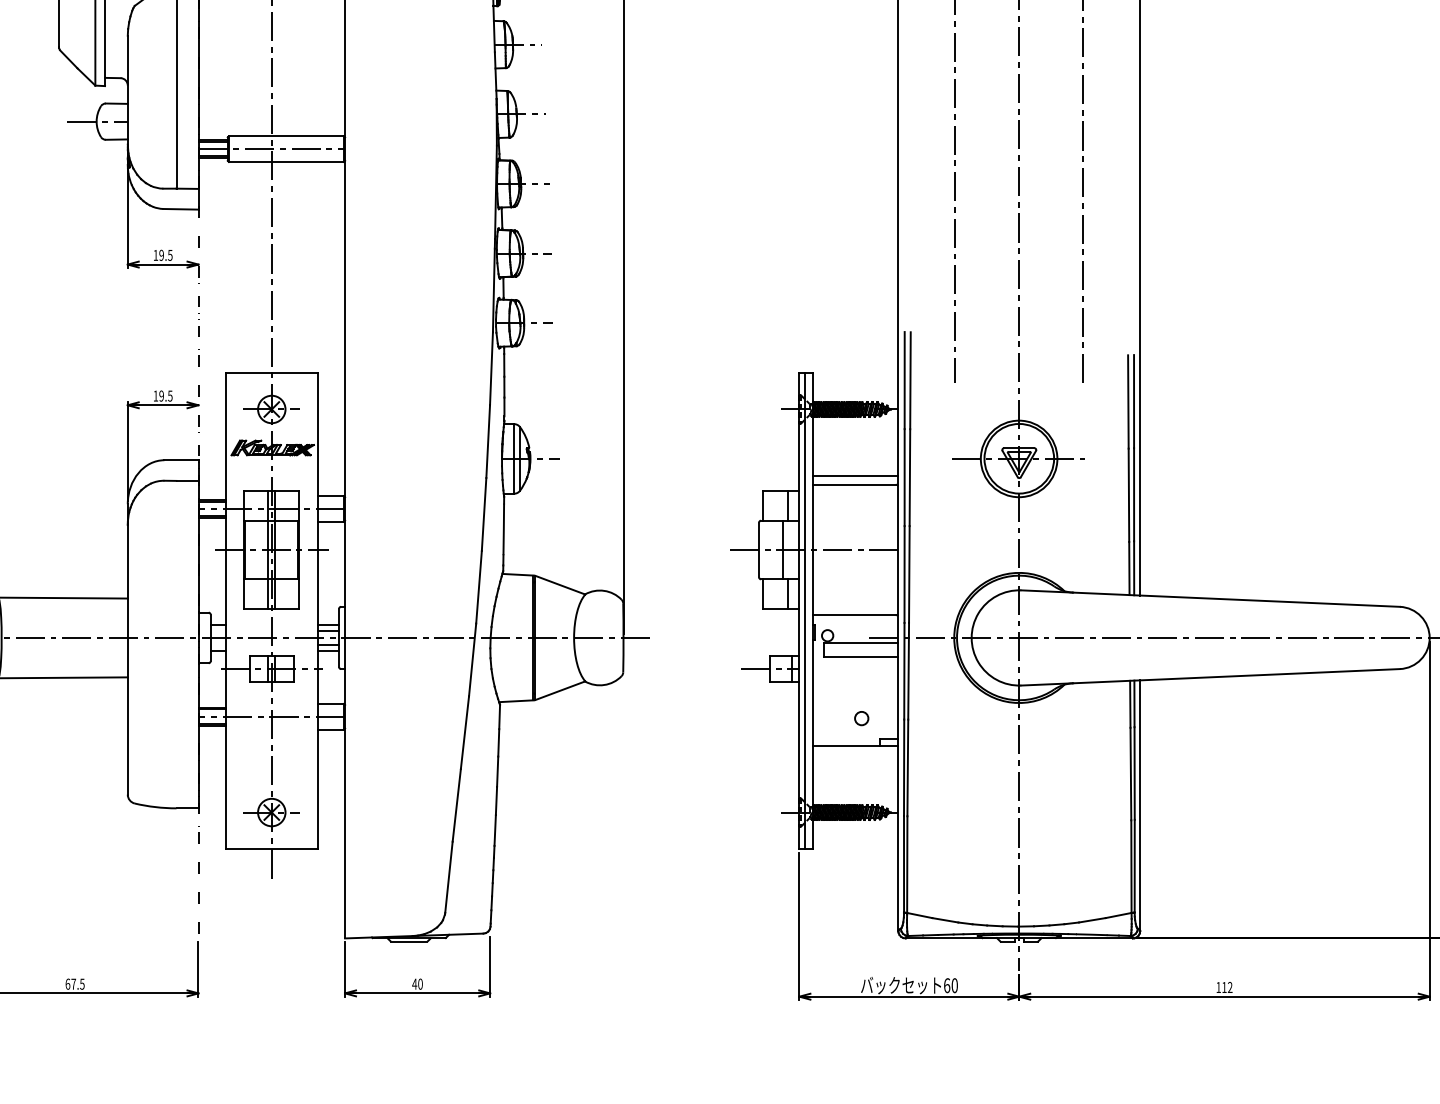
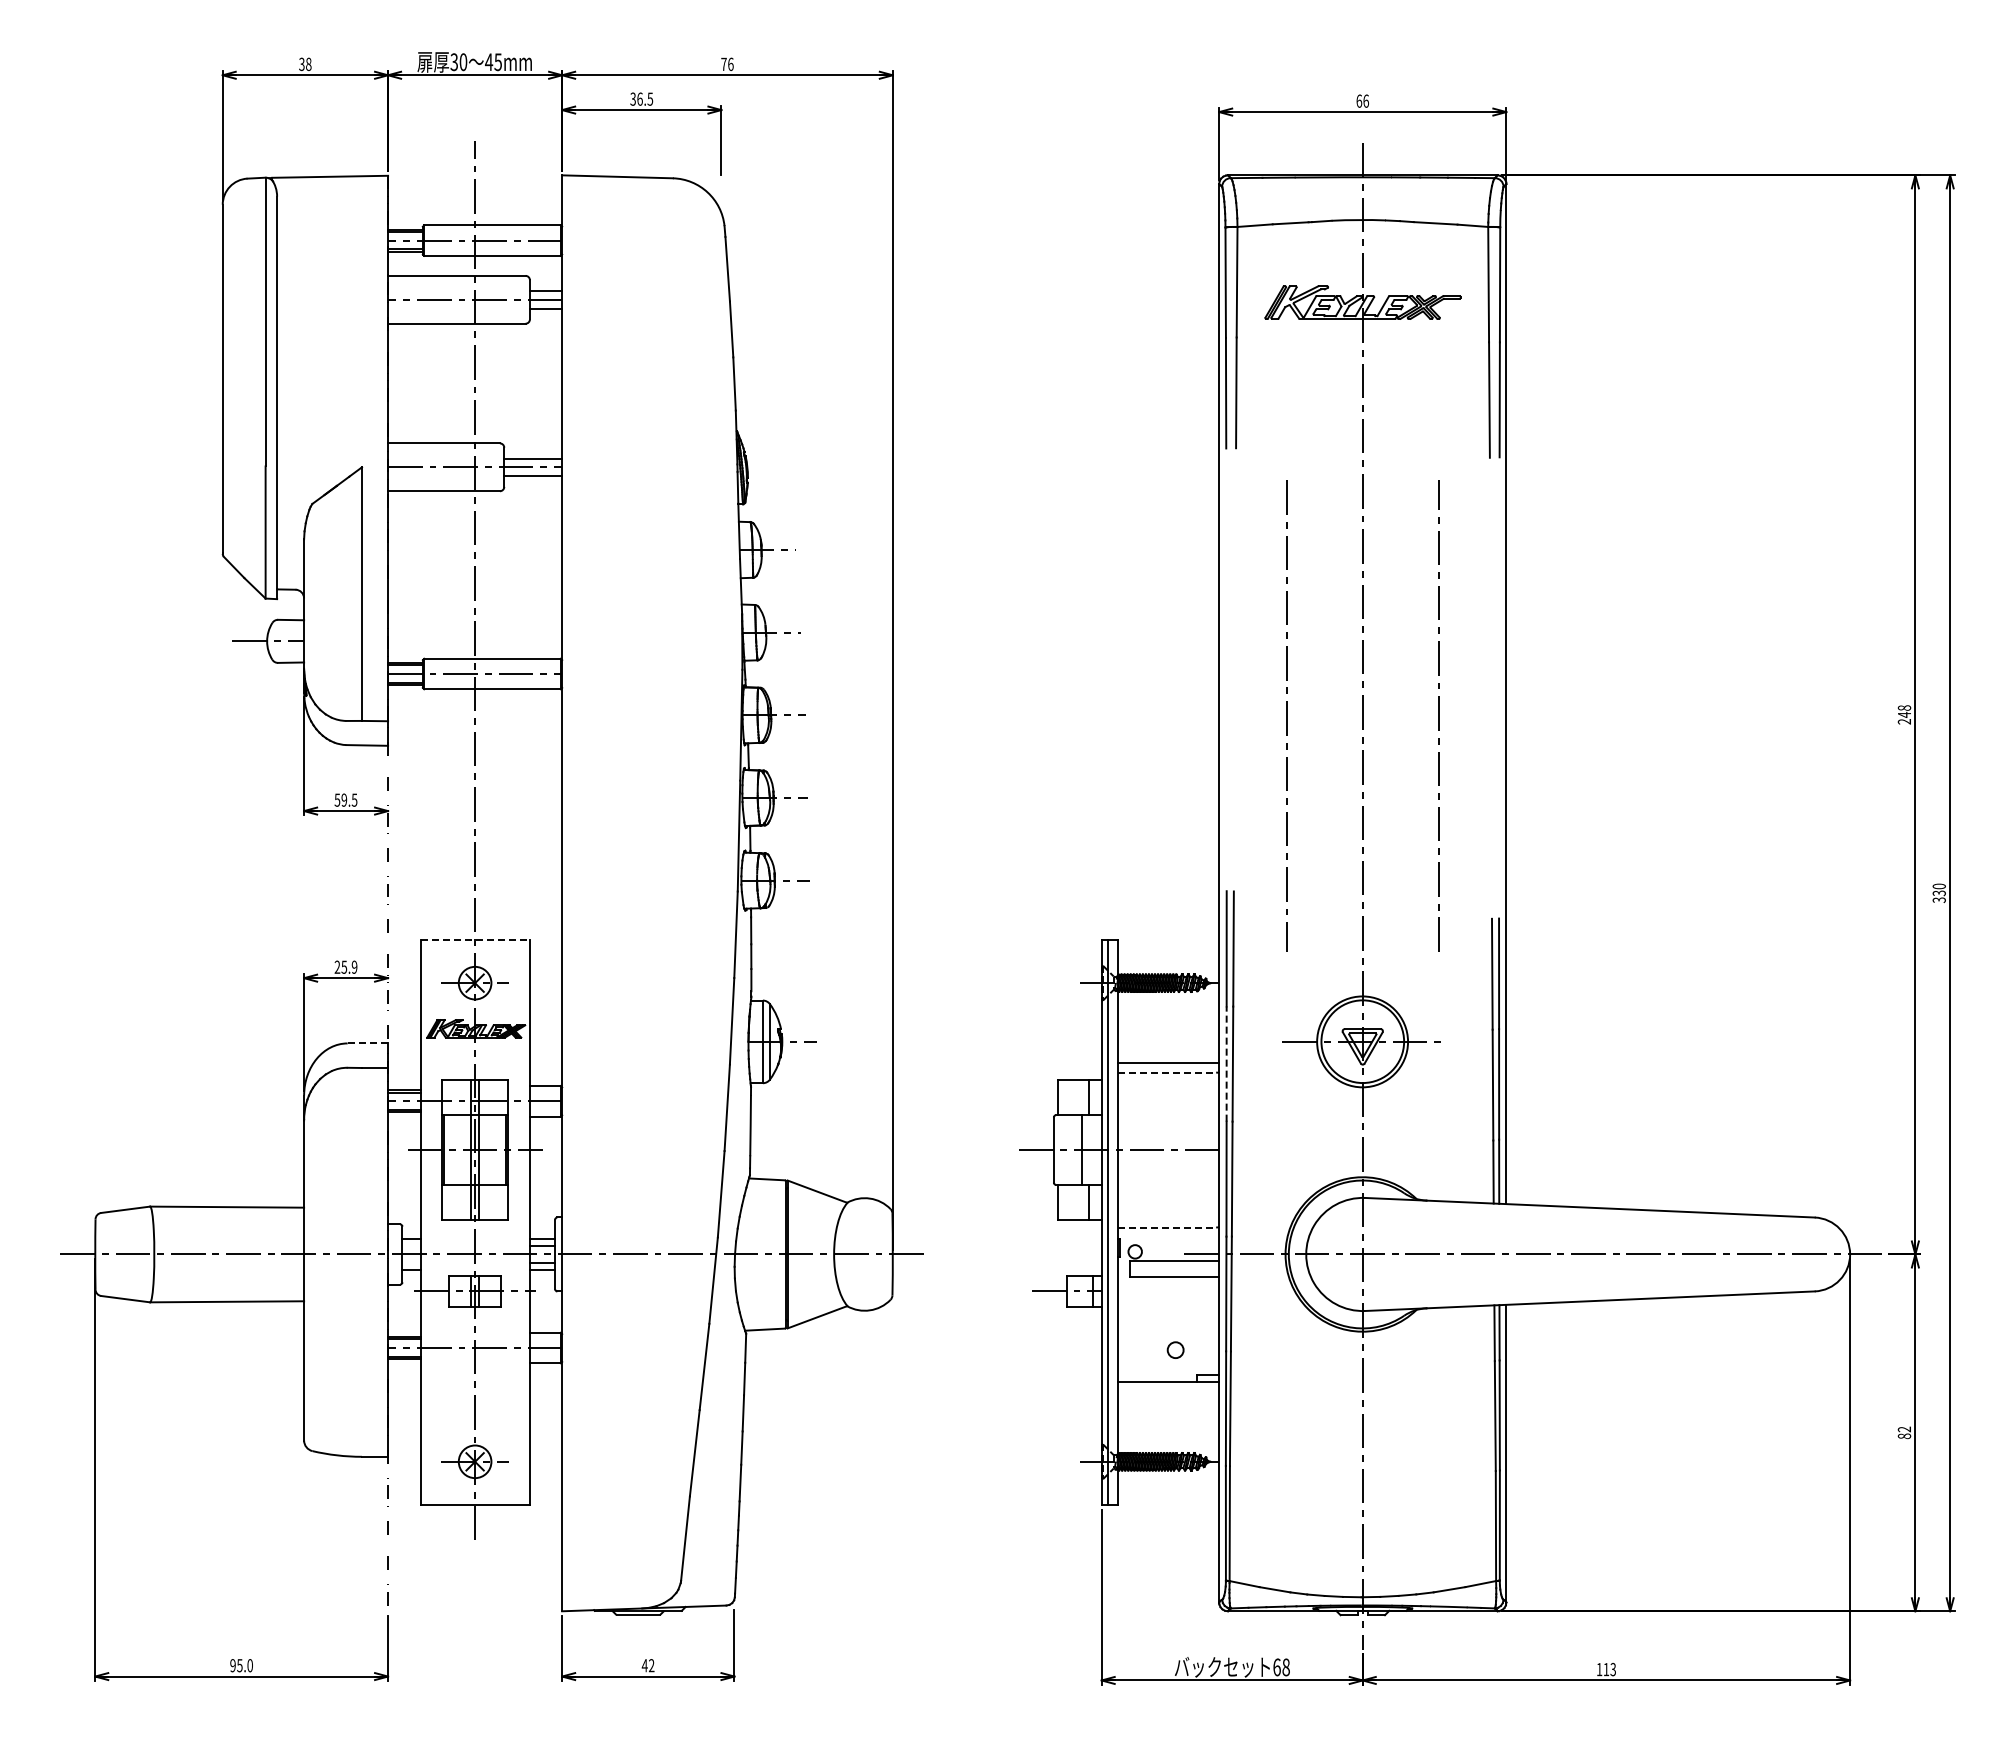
text: (155, 254) -> (337, 799), 19.5 -> 59.5
line: (272, 372) -> (475, 939), solid -> dashed
text: (162, 395) -> (345, 966), 19.5 -> 25.9
line: (182, 460) -> (368, 1043), solid -> dashed
line: (904, 477) -> (1226, 1064), solid -> dashed
line: (854, 484) -> (1167, 1072), solid -> dashed
line: (854, 615) -> (1167, 1227), solid -> dashed
text: (75, 984) -> (241, 1665), 67.5 -> 95.0
text: (420, 984) -> (651, 1665), 40 -> 42
text: (954, 985) -> (1285, 1667), 60 -> 68
text: (1230, 987) -> (1613, 1669), 112 -> 113

